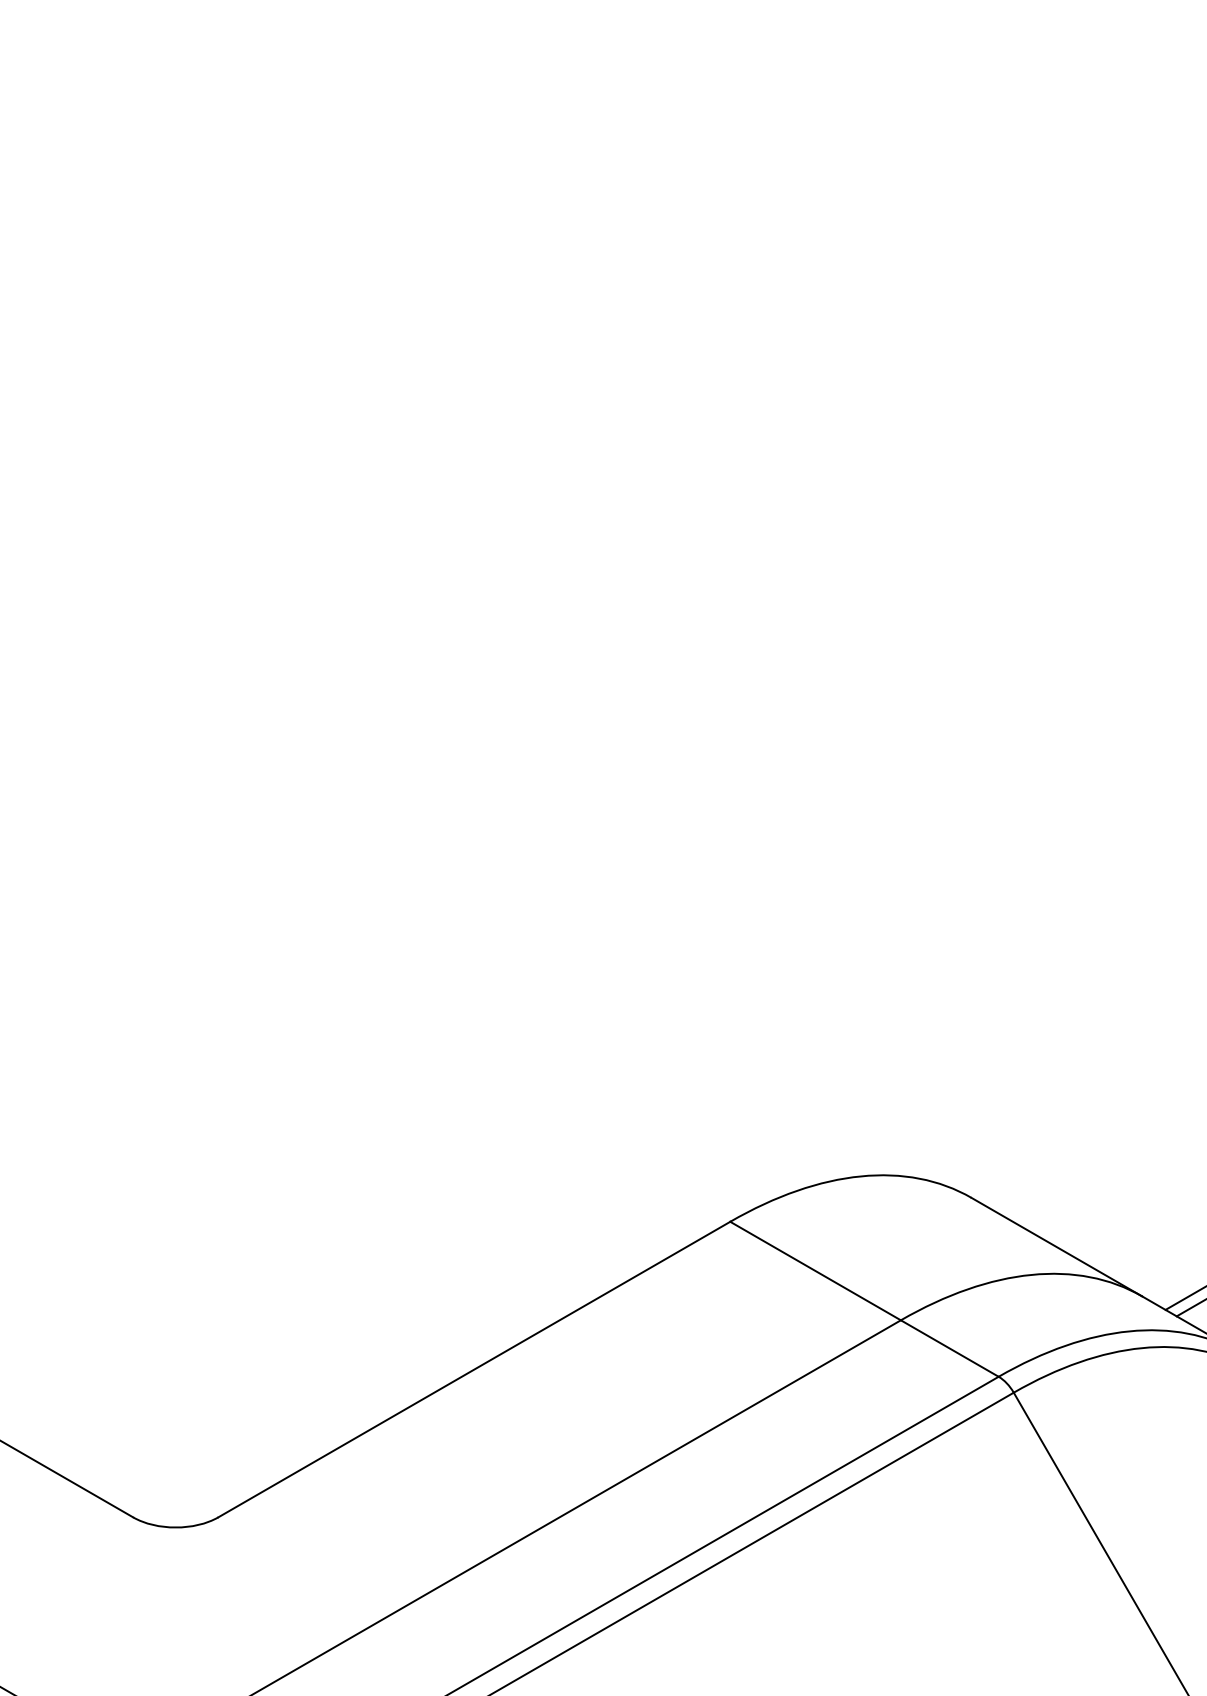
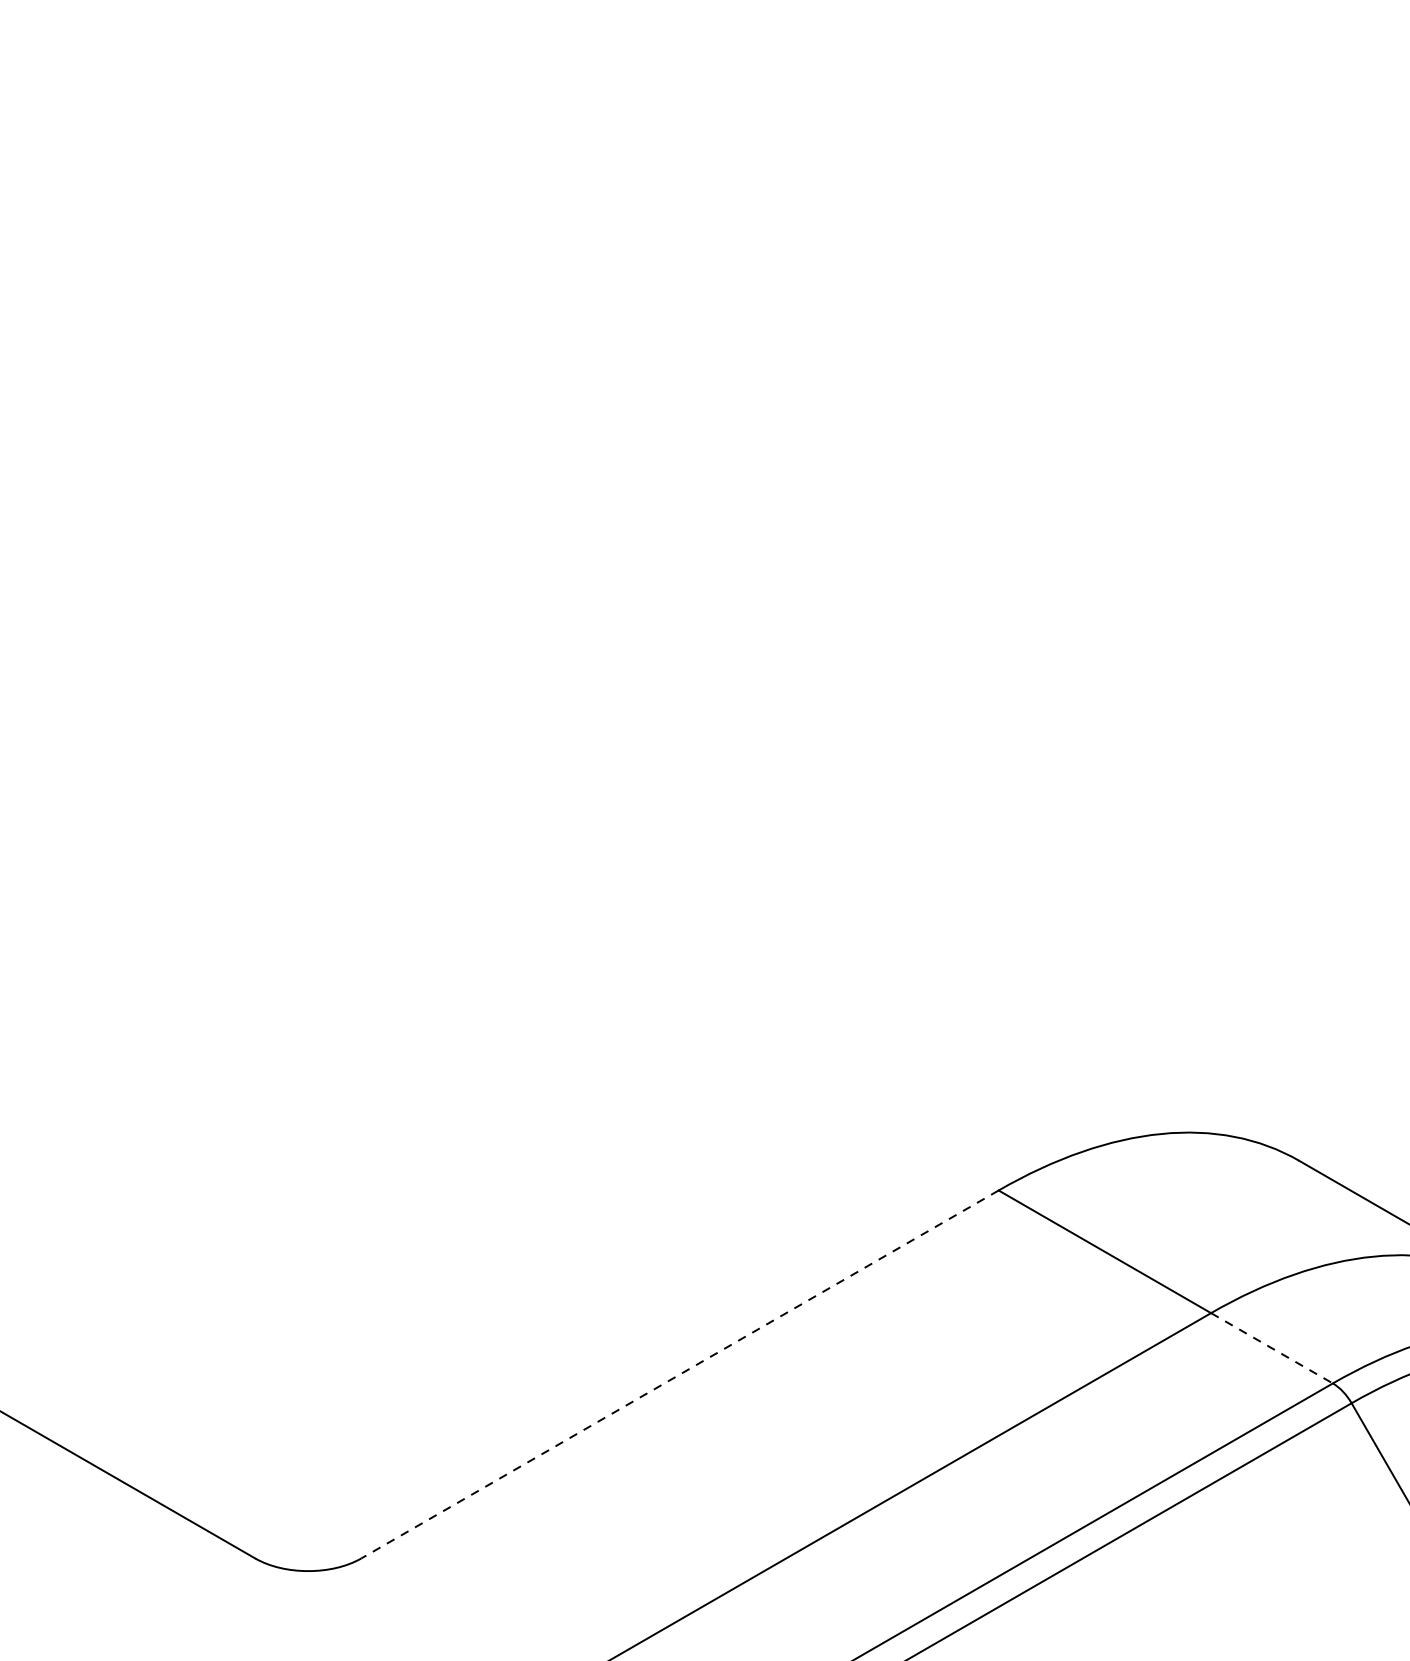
line: (950, 1348) -> (1272, 1348), solid -> dashed
line: (474, 1369) -> (680, 1374), solid -> dashed

